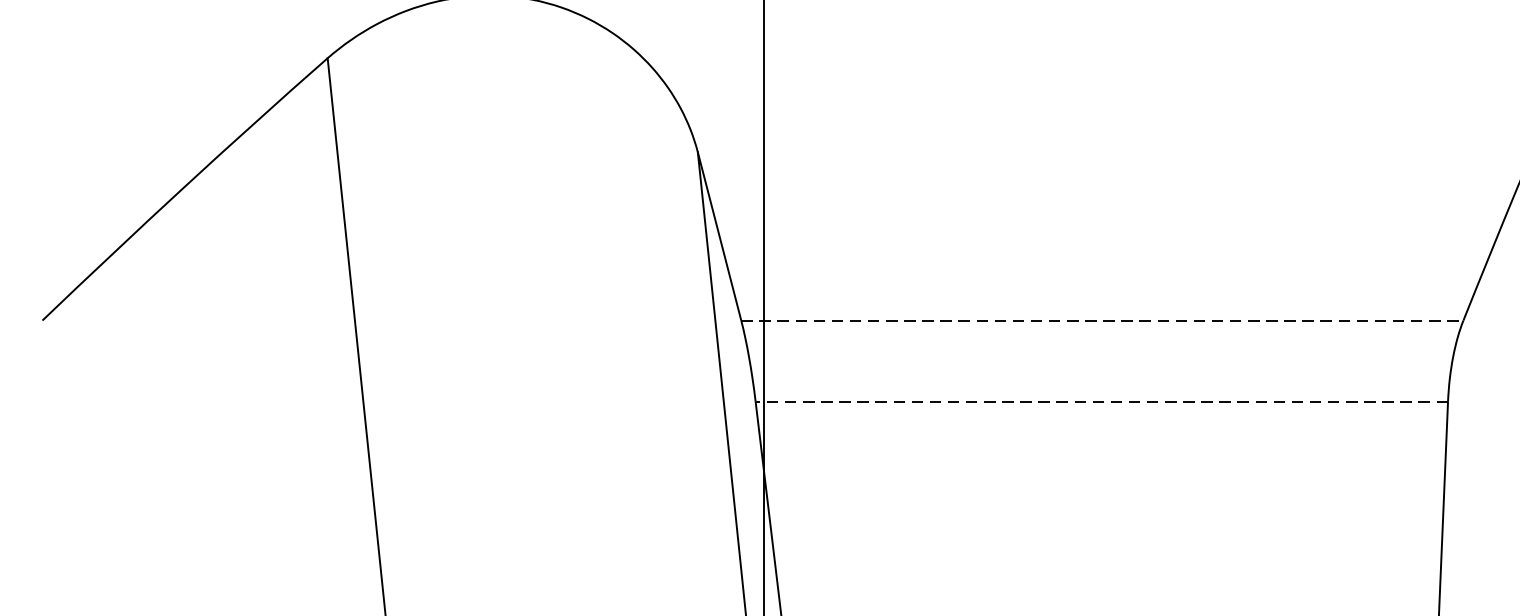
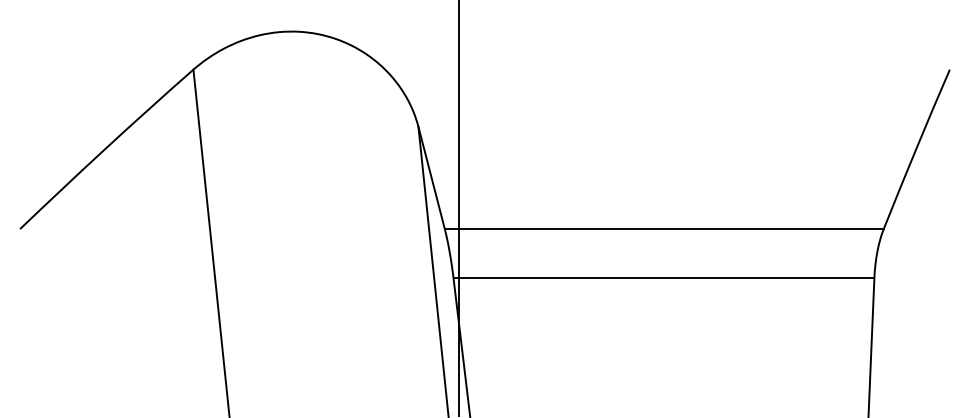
line: (1102, 321) -> (664, 229), dashed -> solid
line: (1101, 401) -> (663, 278), dashed -> solid

